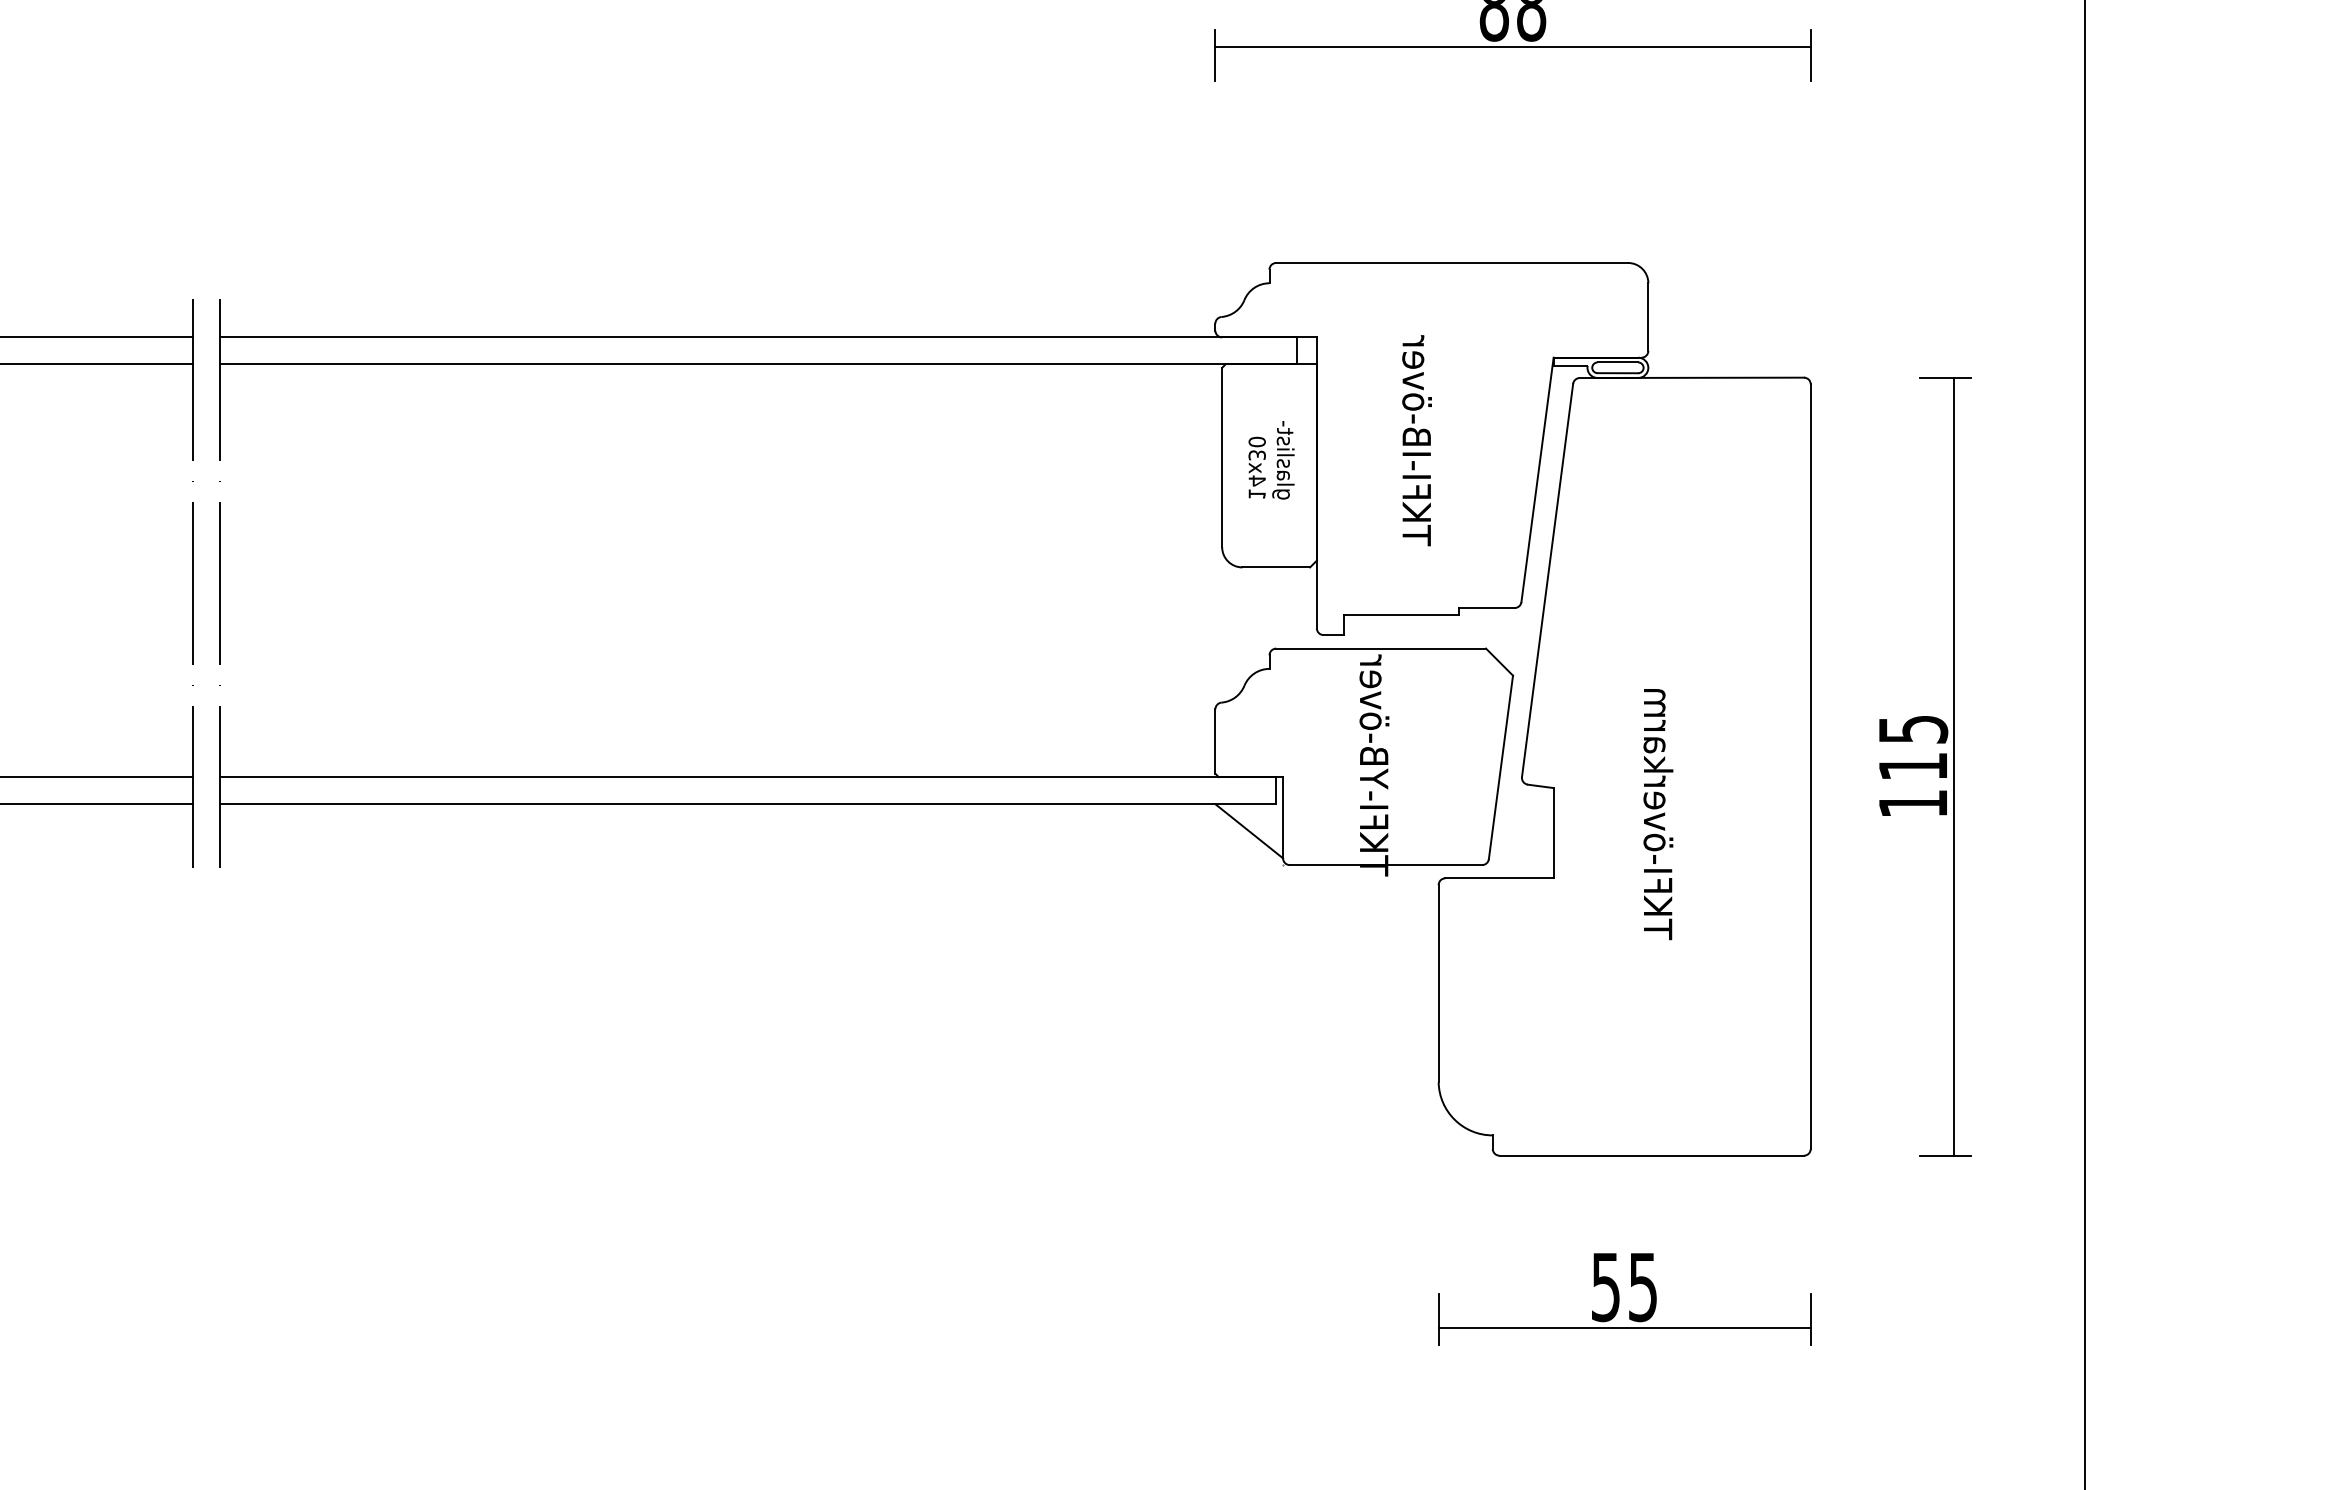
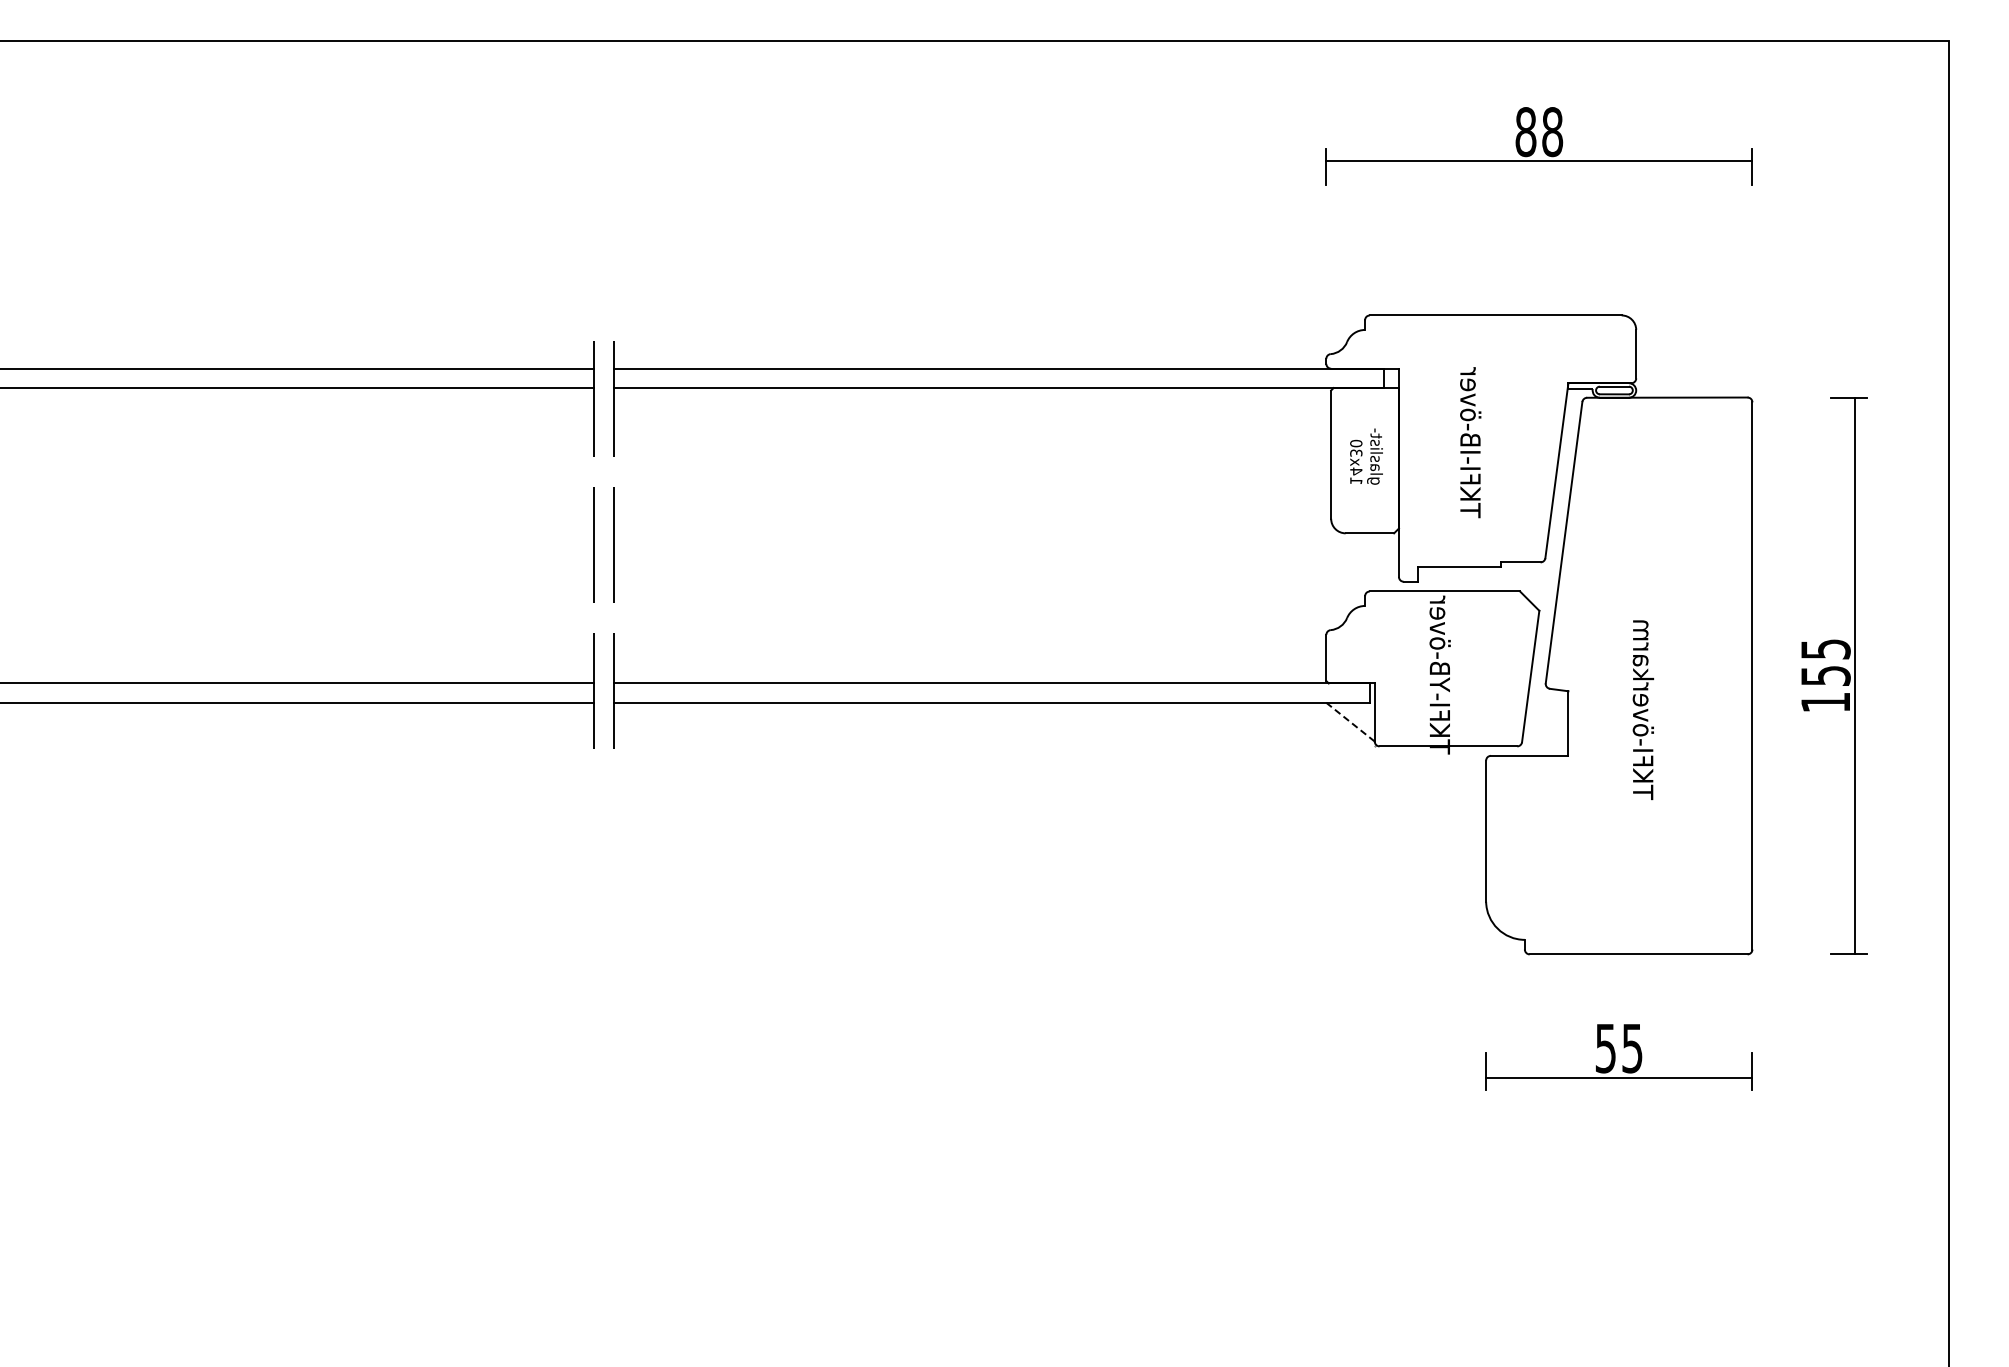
text: (1912, 766) -> (1825, 675), 115 -> 155
line: (1249, 830) -> (1350, 721), solid -> dashed

